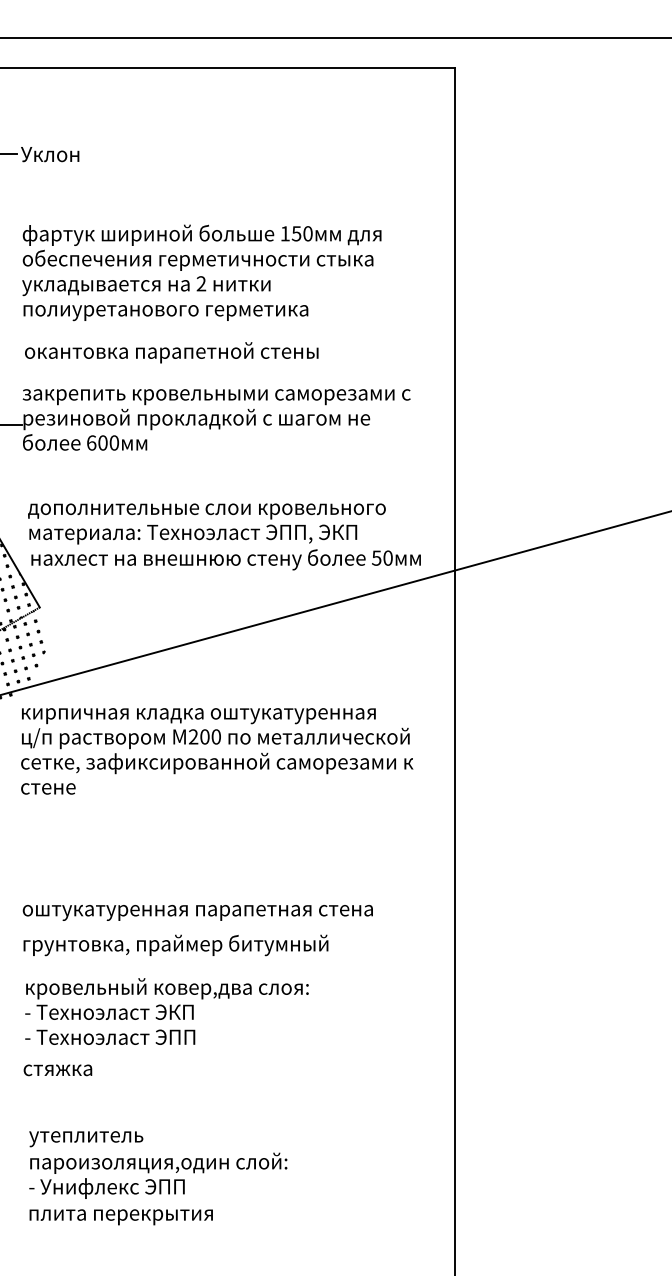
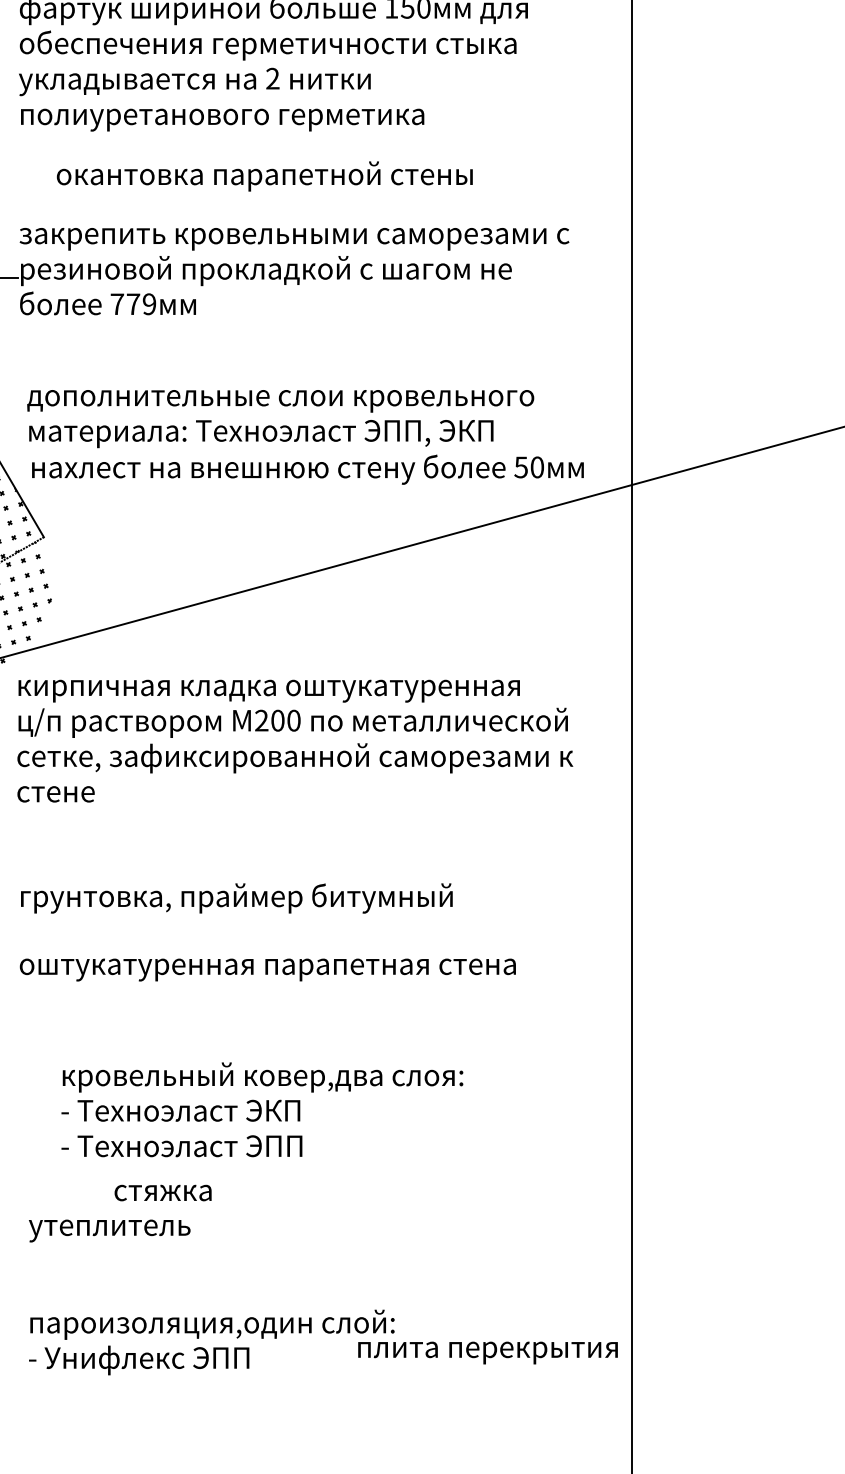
text: (171, 352) -> (264, 176), moved
text: (102, 442) -> (132, 303), 600 -> 779
text: (175, 945) -> (236, 898), moved
text: (166, 1011) -> (261, 1109), moved
text: (57, 1070) -> (162, 1193), moved
text: (86, 1139) -> (110, 1231), moved
text: (120, 1217) -> (486, 1353), moved

